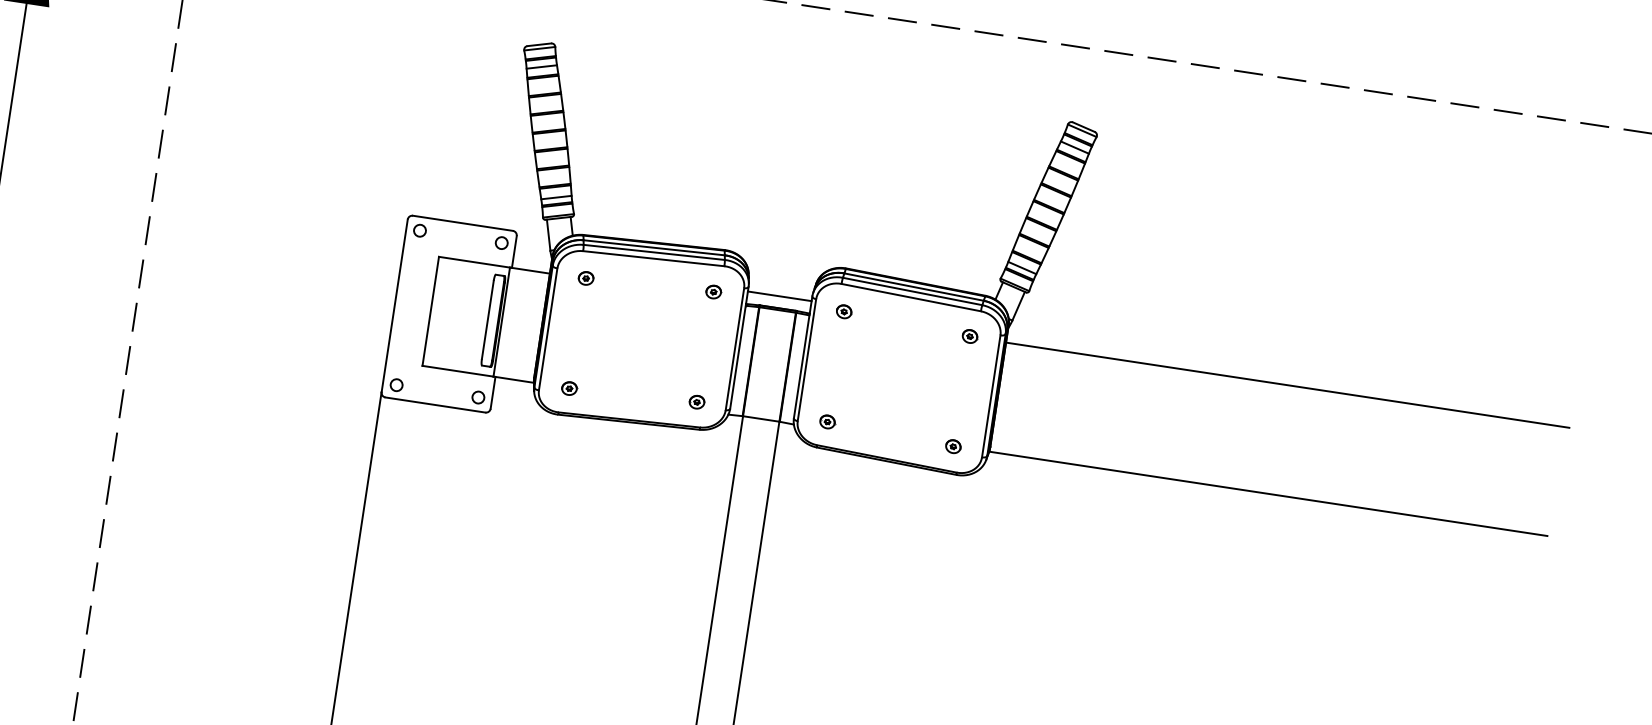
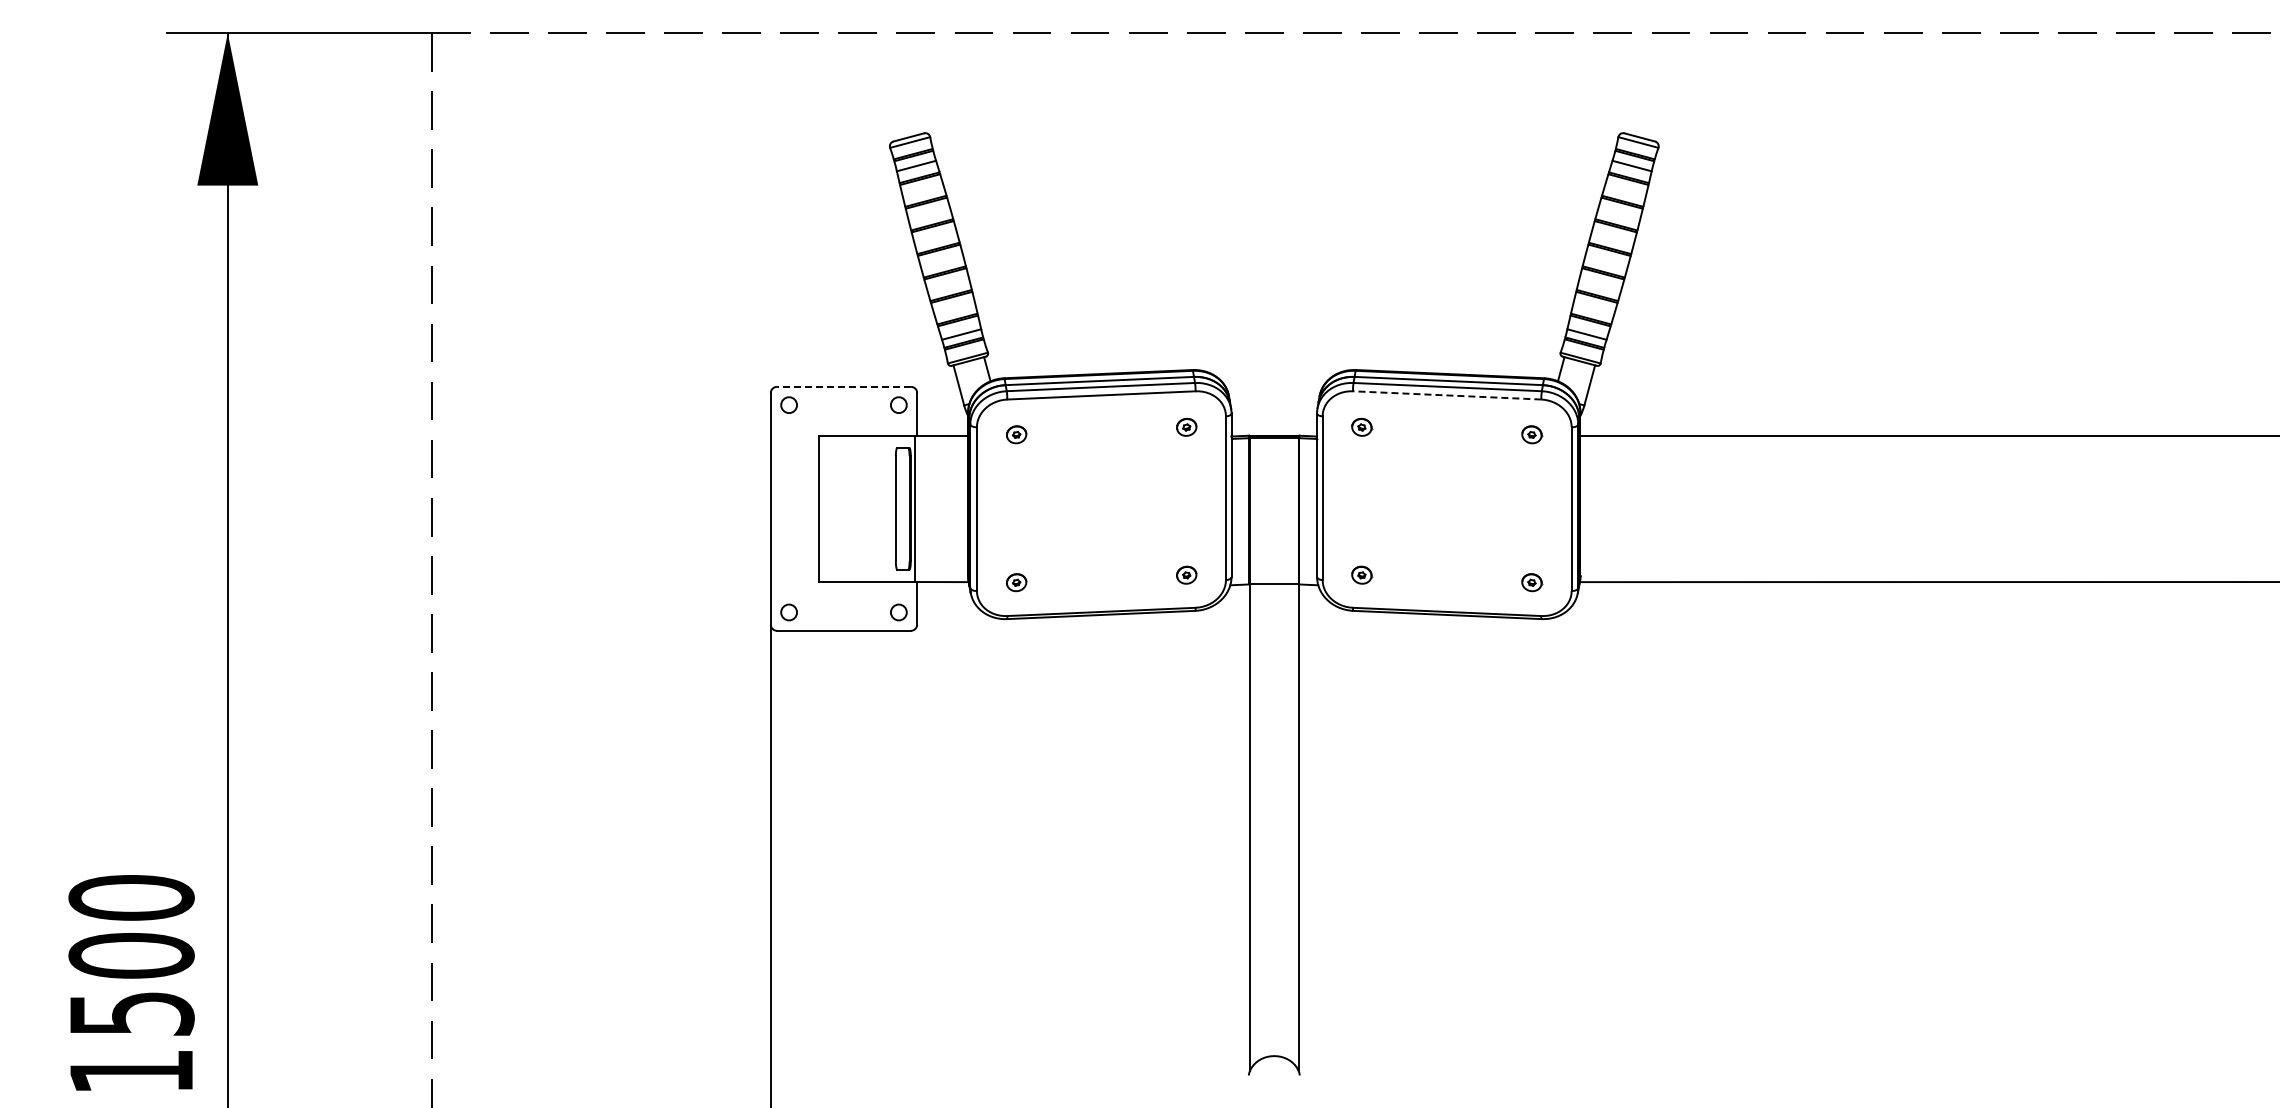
line: (462, 222) -> (843, 386), solid -> dashed
line: (779, 296) -> (1274, 419), removed
line: (910, 297) -> (1446, 395), solid -> dashed

